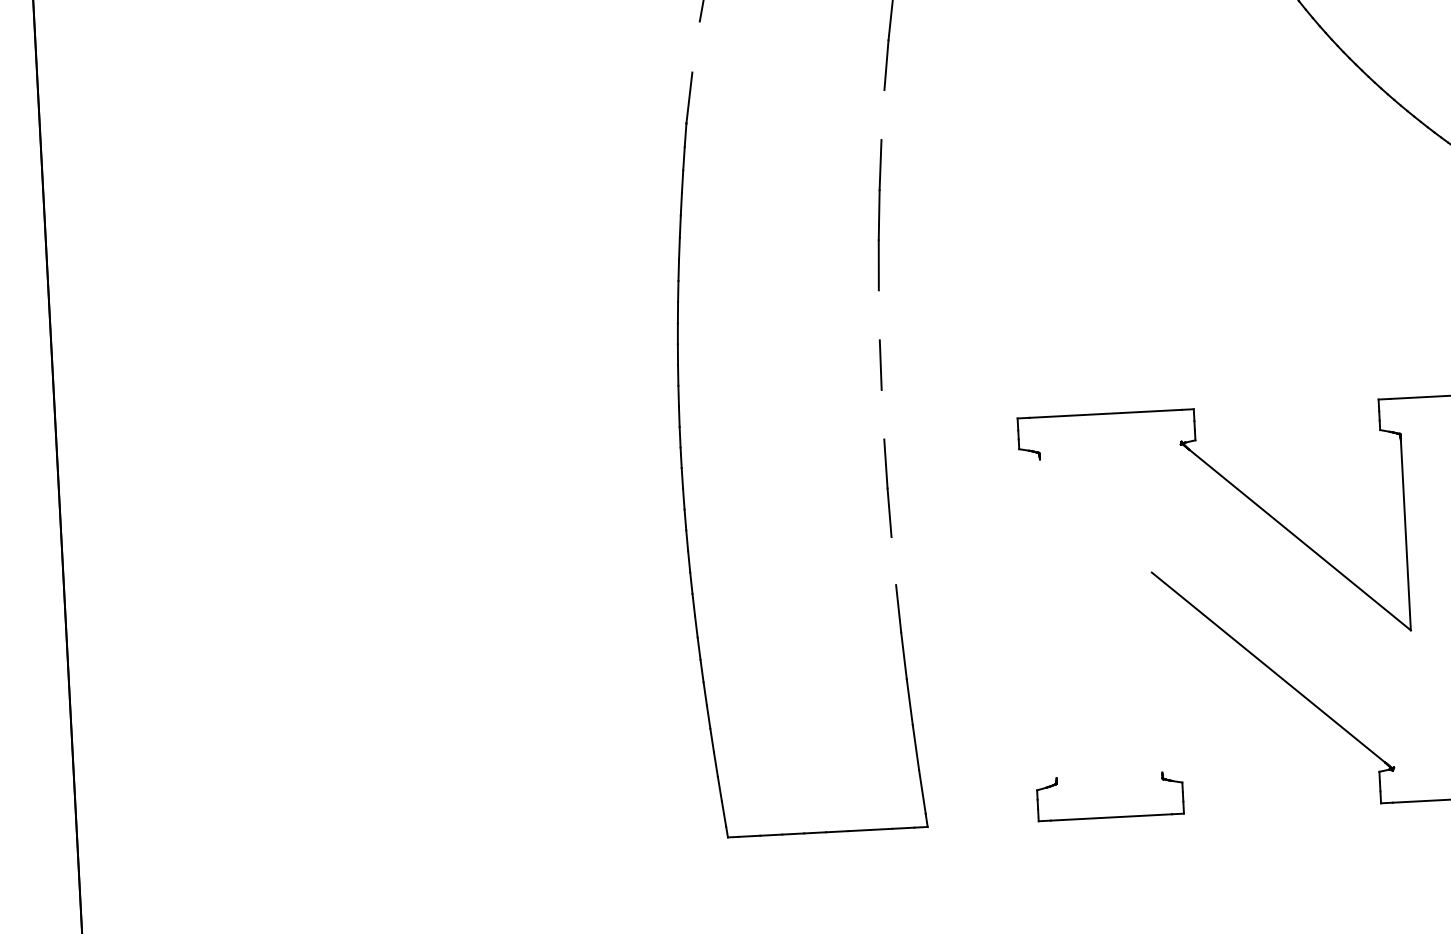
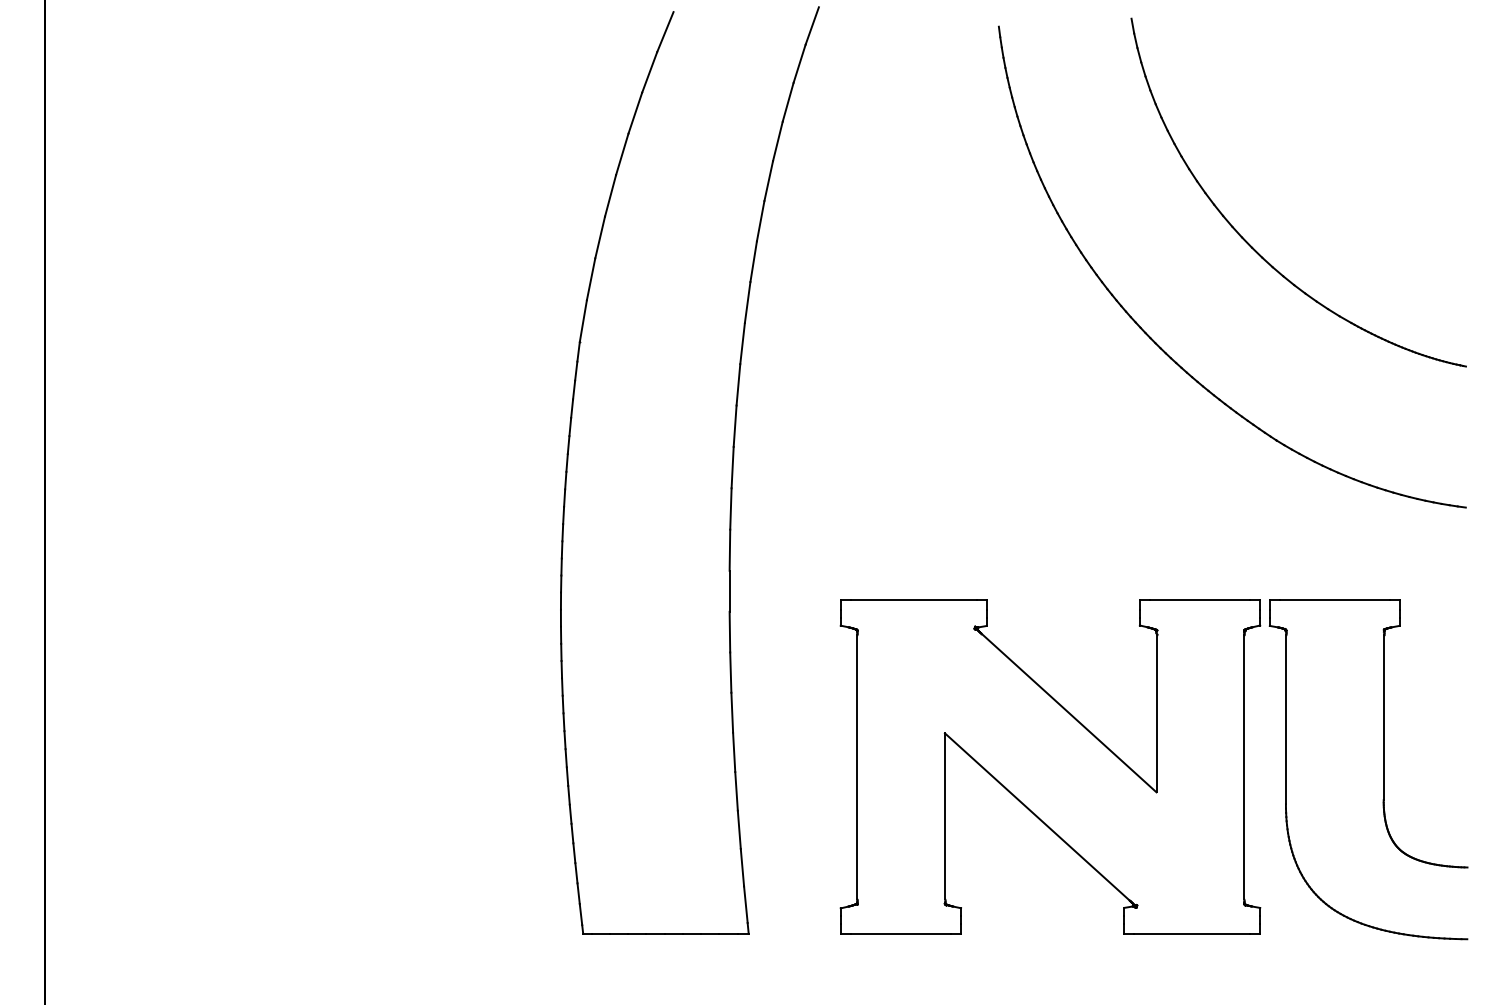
line: (695, 47) -> (590, 279), added
line: (882, 114) -> (742, 343), added
line: (878, 314) -> (730, 508), added
line: (882, 413) -> (729, 590), added
line: (894, 560) -> (732, 712), added
line: (1048, 618) -> (857, 766), added
line: (1156, 671) -> (944, 815), added

